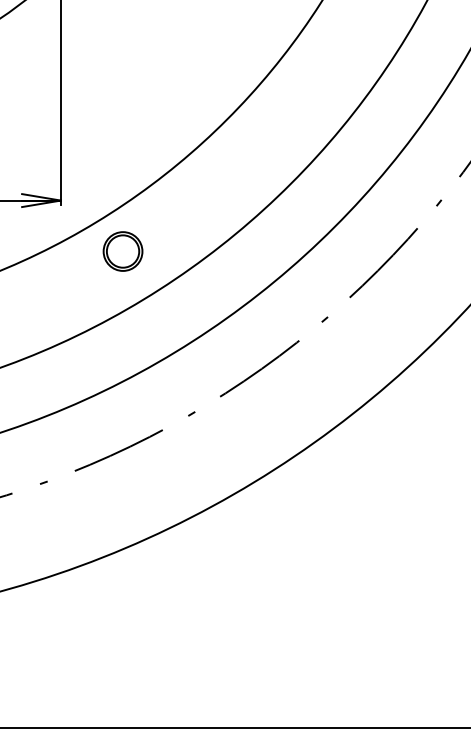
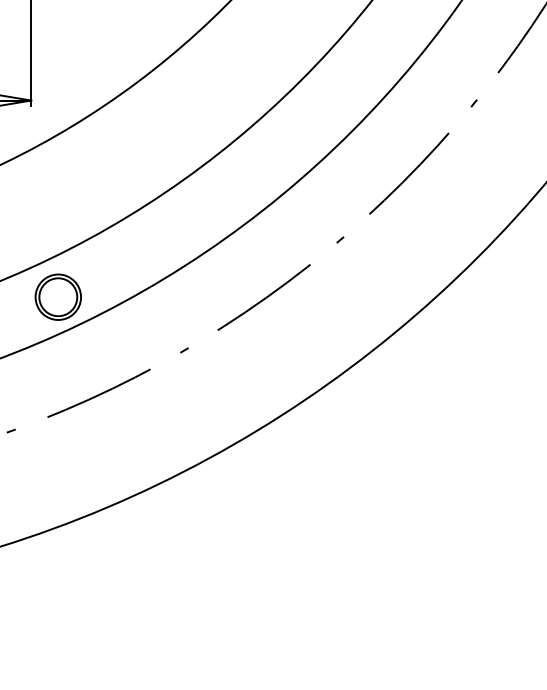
part: (122, 251) -> (57, 297), moved

